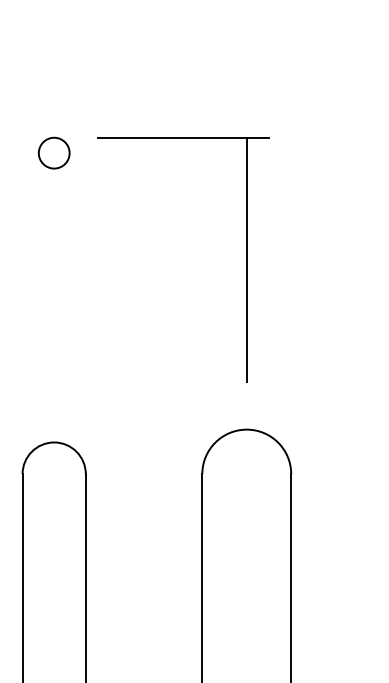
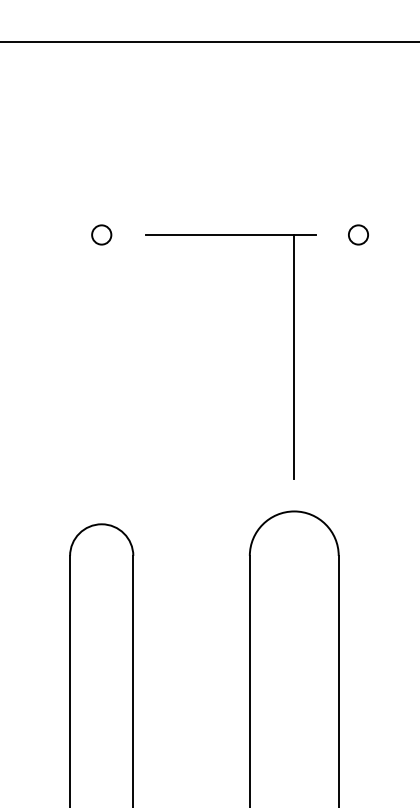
circle: (53, 152) -> (101, 234), size x0.62
circle: (310, 152) -> (358, 234), added
part: (245, 259) -> (293, 356), moved

